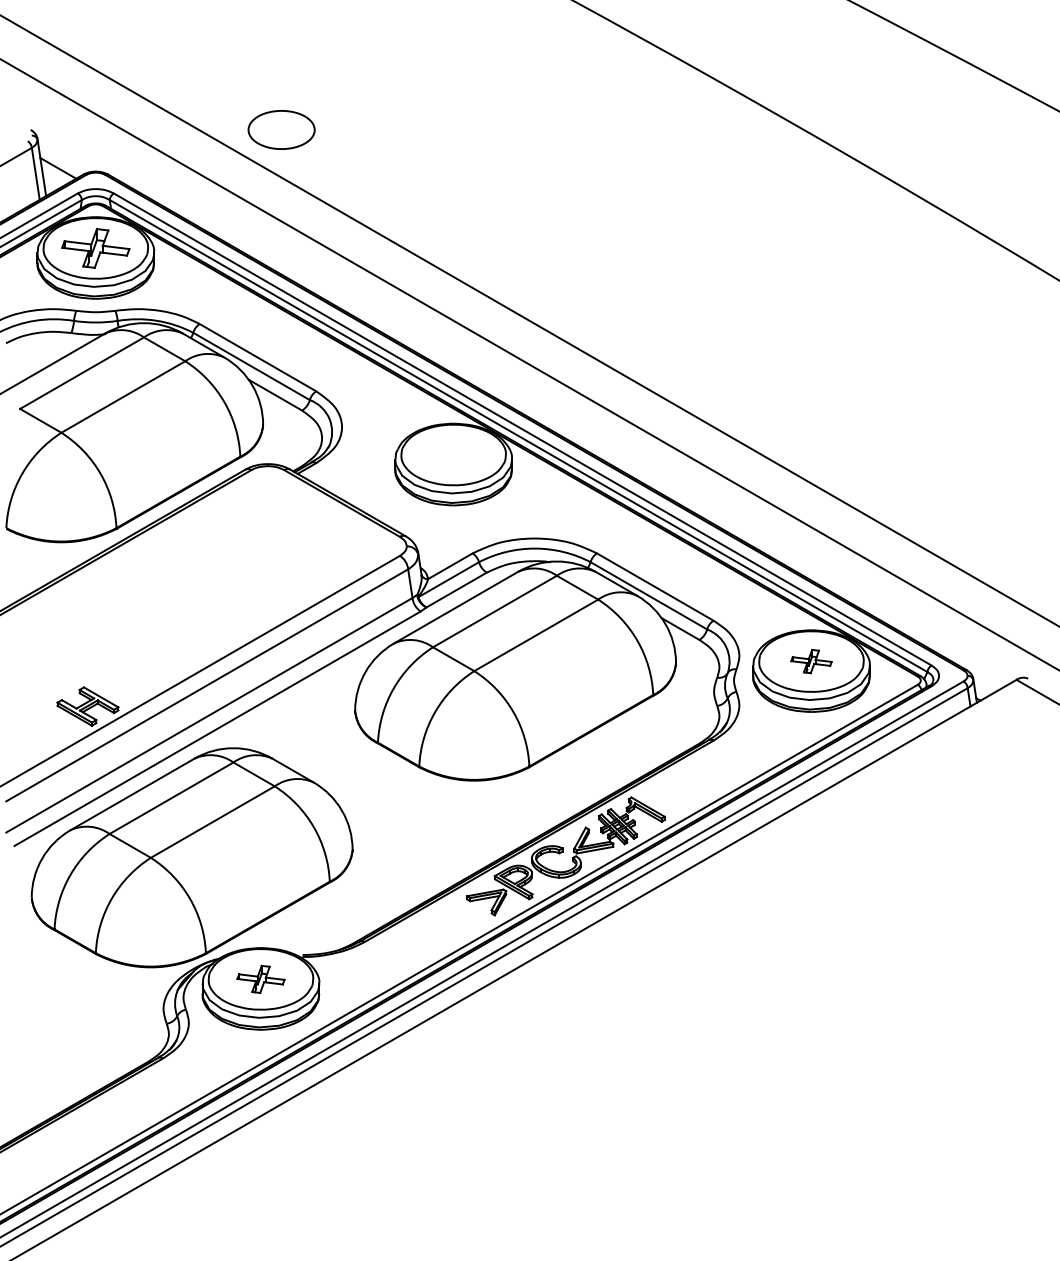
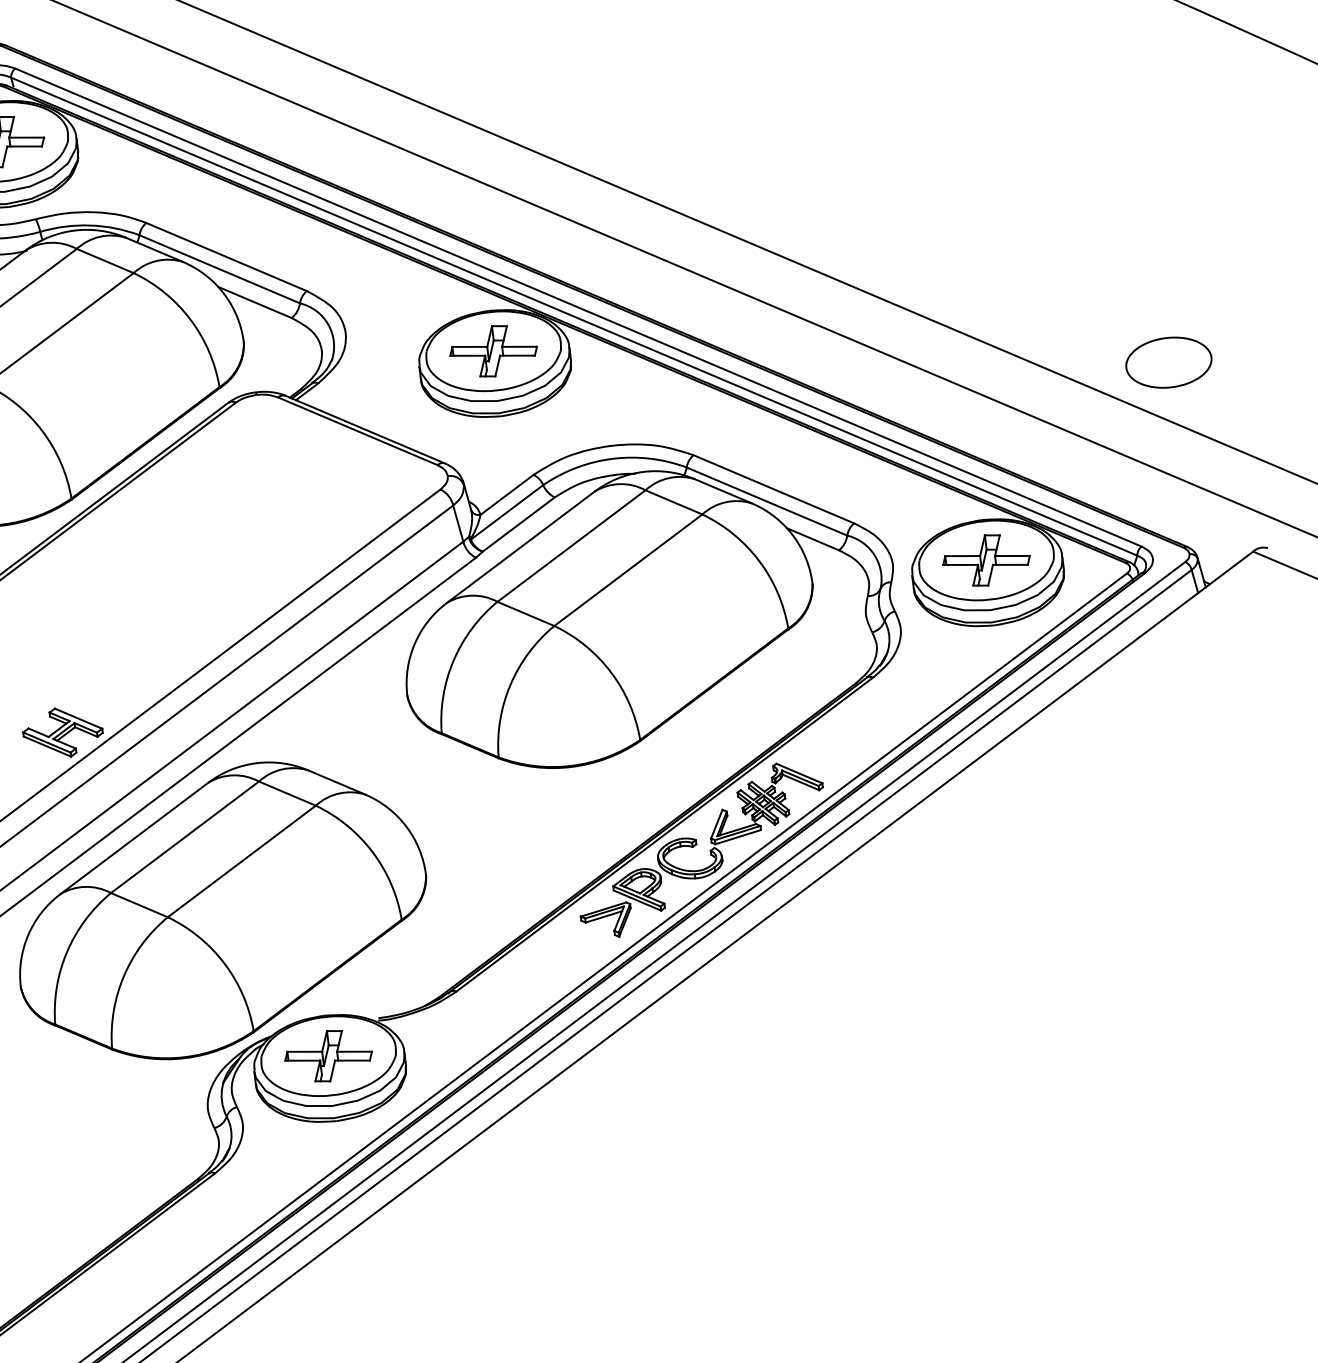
part: (453, 454) -> (493, 350), added
part: (969, 527) -> (1168, 363), added
part: (811, 661) -> (986, 560), size x1.67
part: (260, 979) -> (328, 1056), size x1.43

